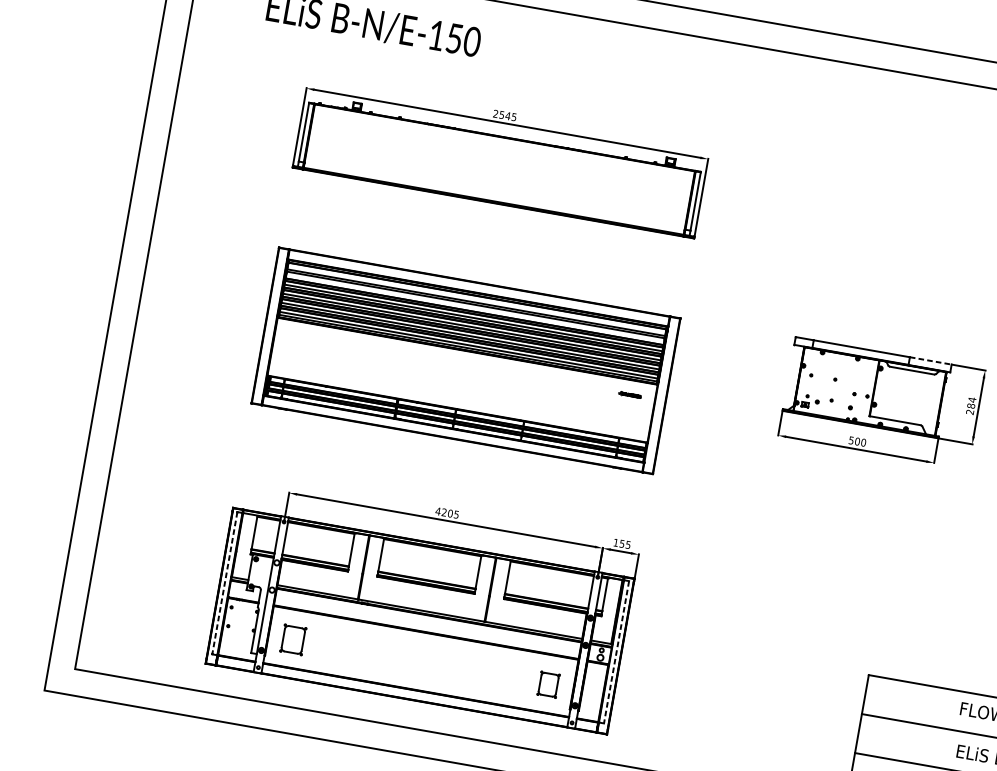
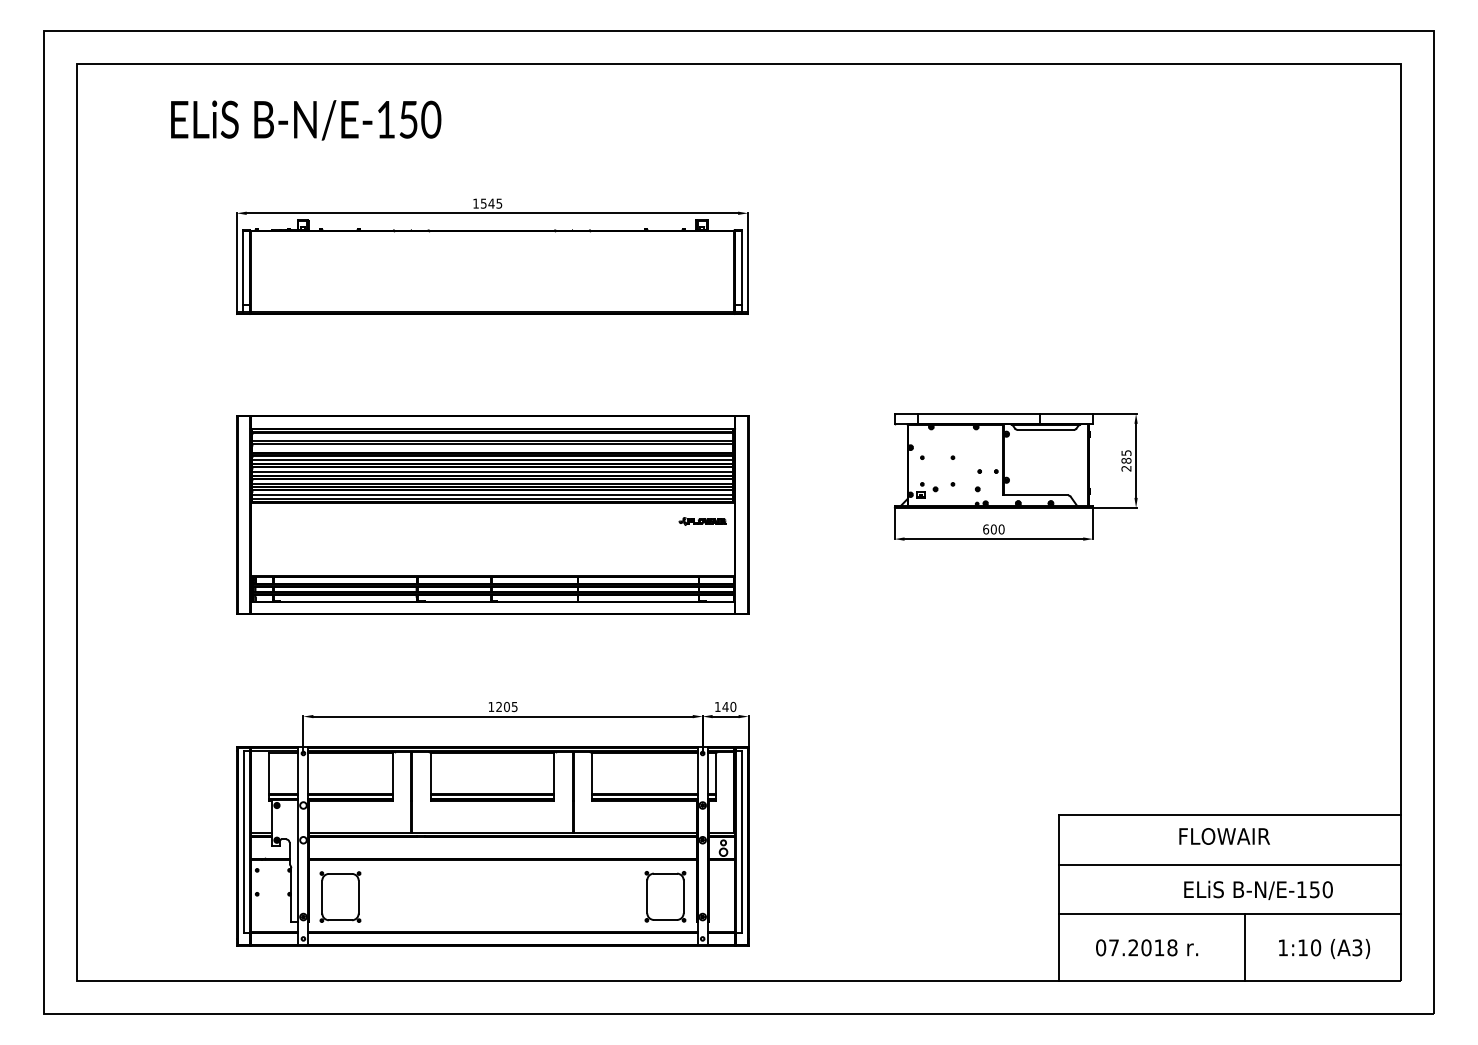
text: (495, 113) -> (475, 203), 2545 -> 1545
line: (930, 360) -> (1066, 413), dashed -> solid
part: (629, 395) -> (702, 521), size x1.67
text: (972, 399) -> (1126, 452), 284 -> 285
text: (851, 440) -> (986, 529), 500 -> 600
text: (438, 511) -> (491, 706), 4205 -> 1205
text: (625, 544) -> (729, 706), 155 -> 140
line: (224, 582) -> (243, 841), dashed -> solid
part: (293, 639) -> (340, 896), size x1.43
line: (616, 651) -> (742, 841), dashed -> solid
part: (548, 684) -> (665, 896), size x1.67

